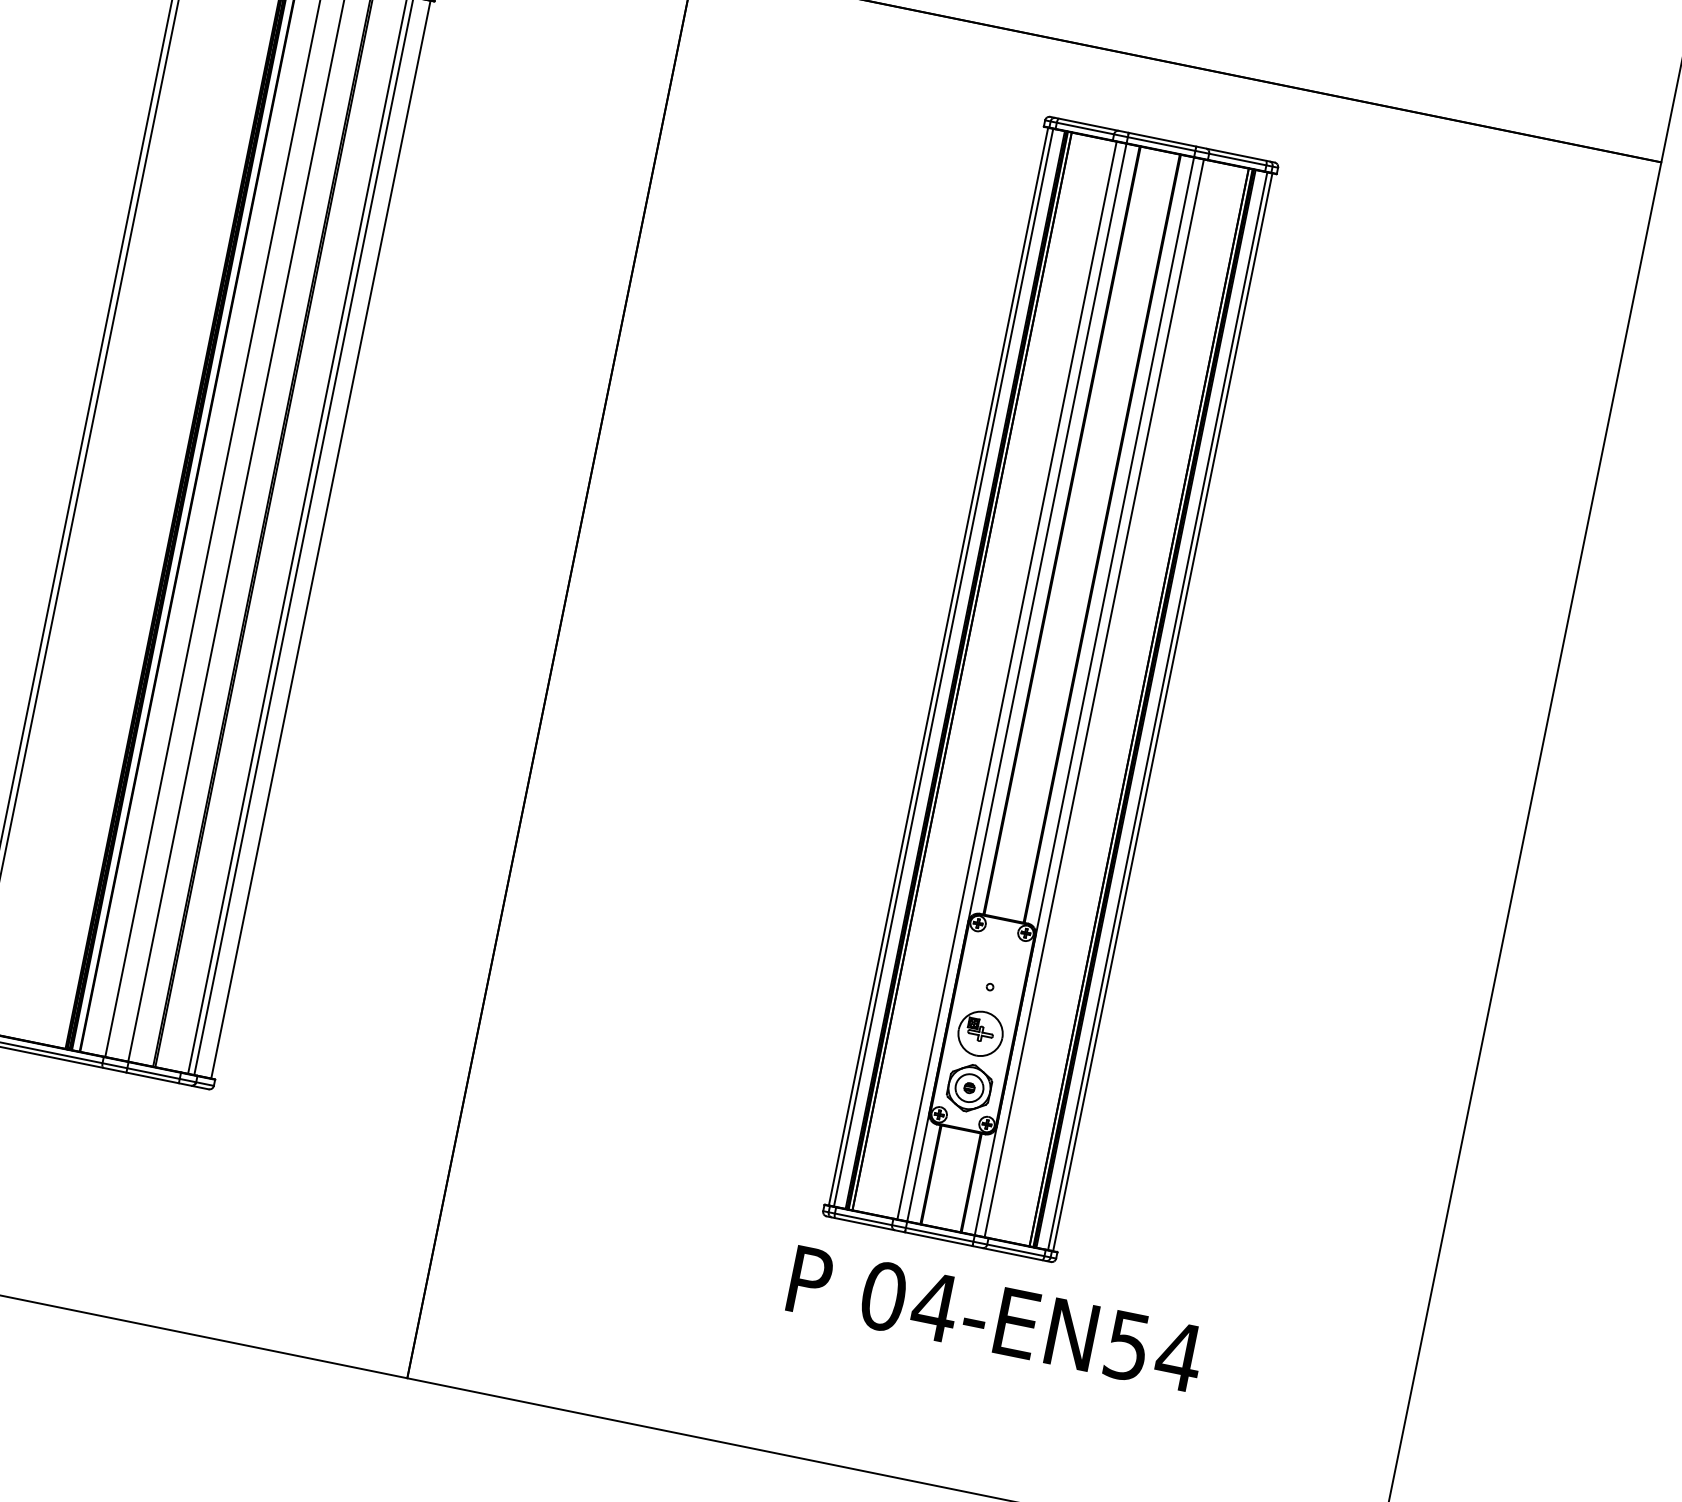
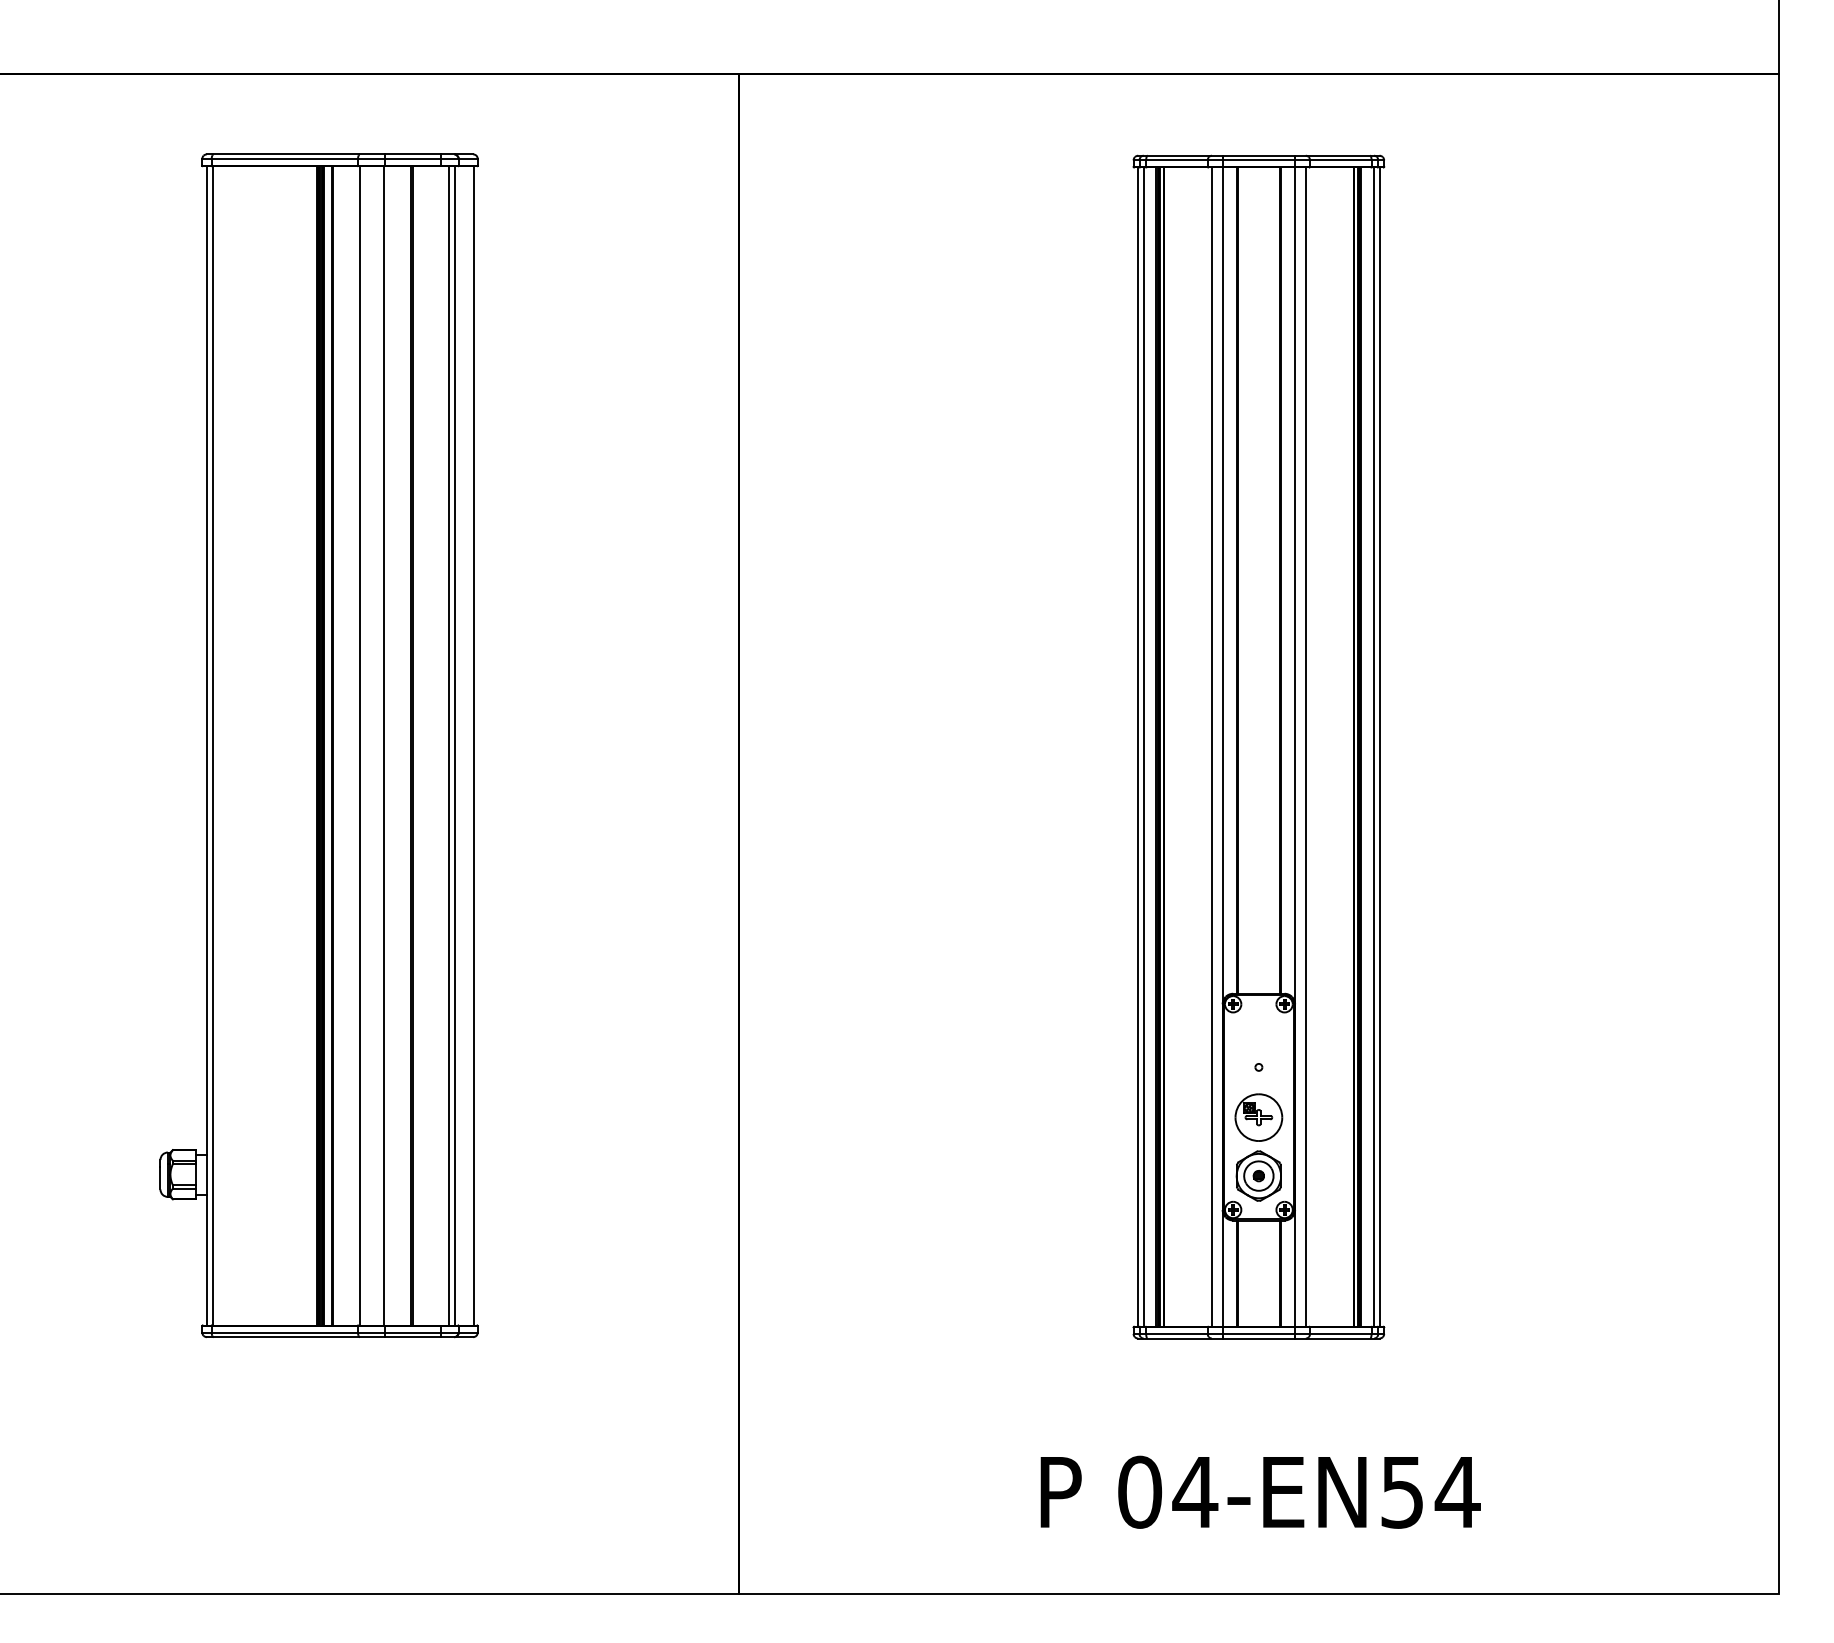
text: (995, 1318) -> (1260, 1491), moved

